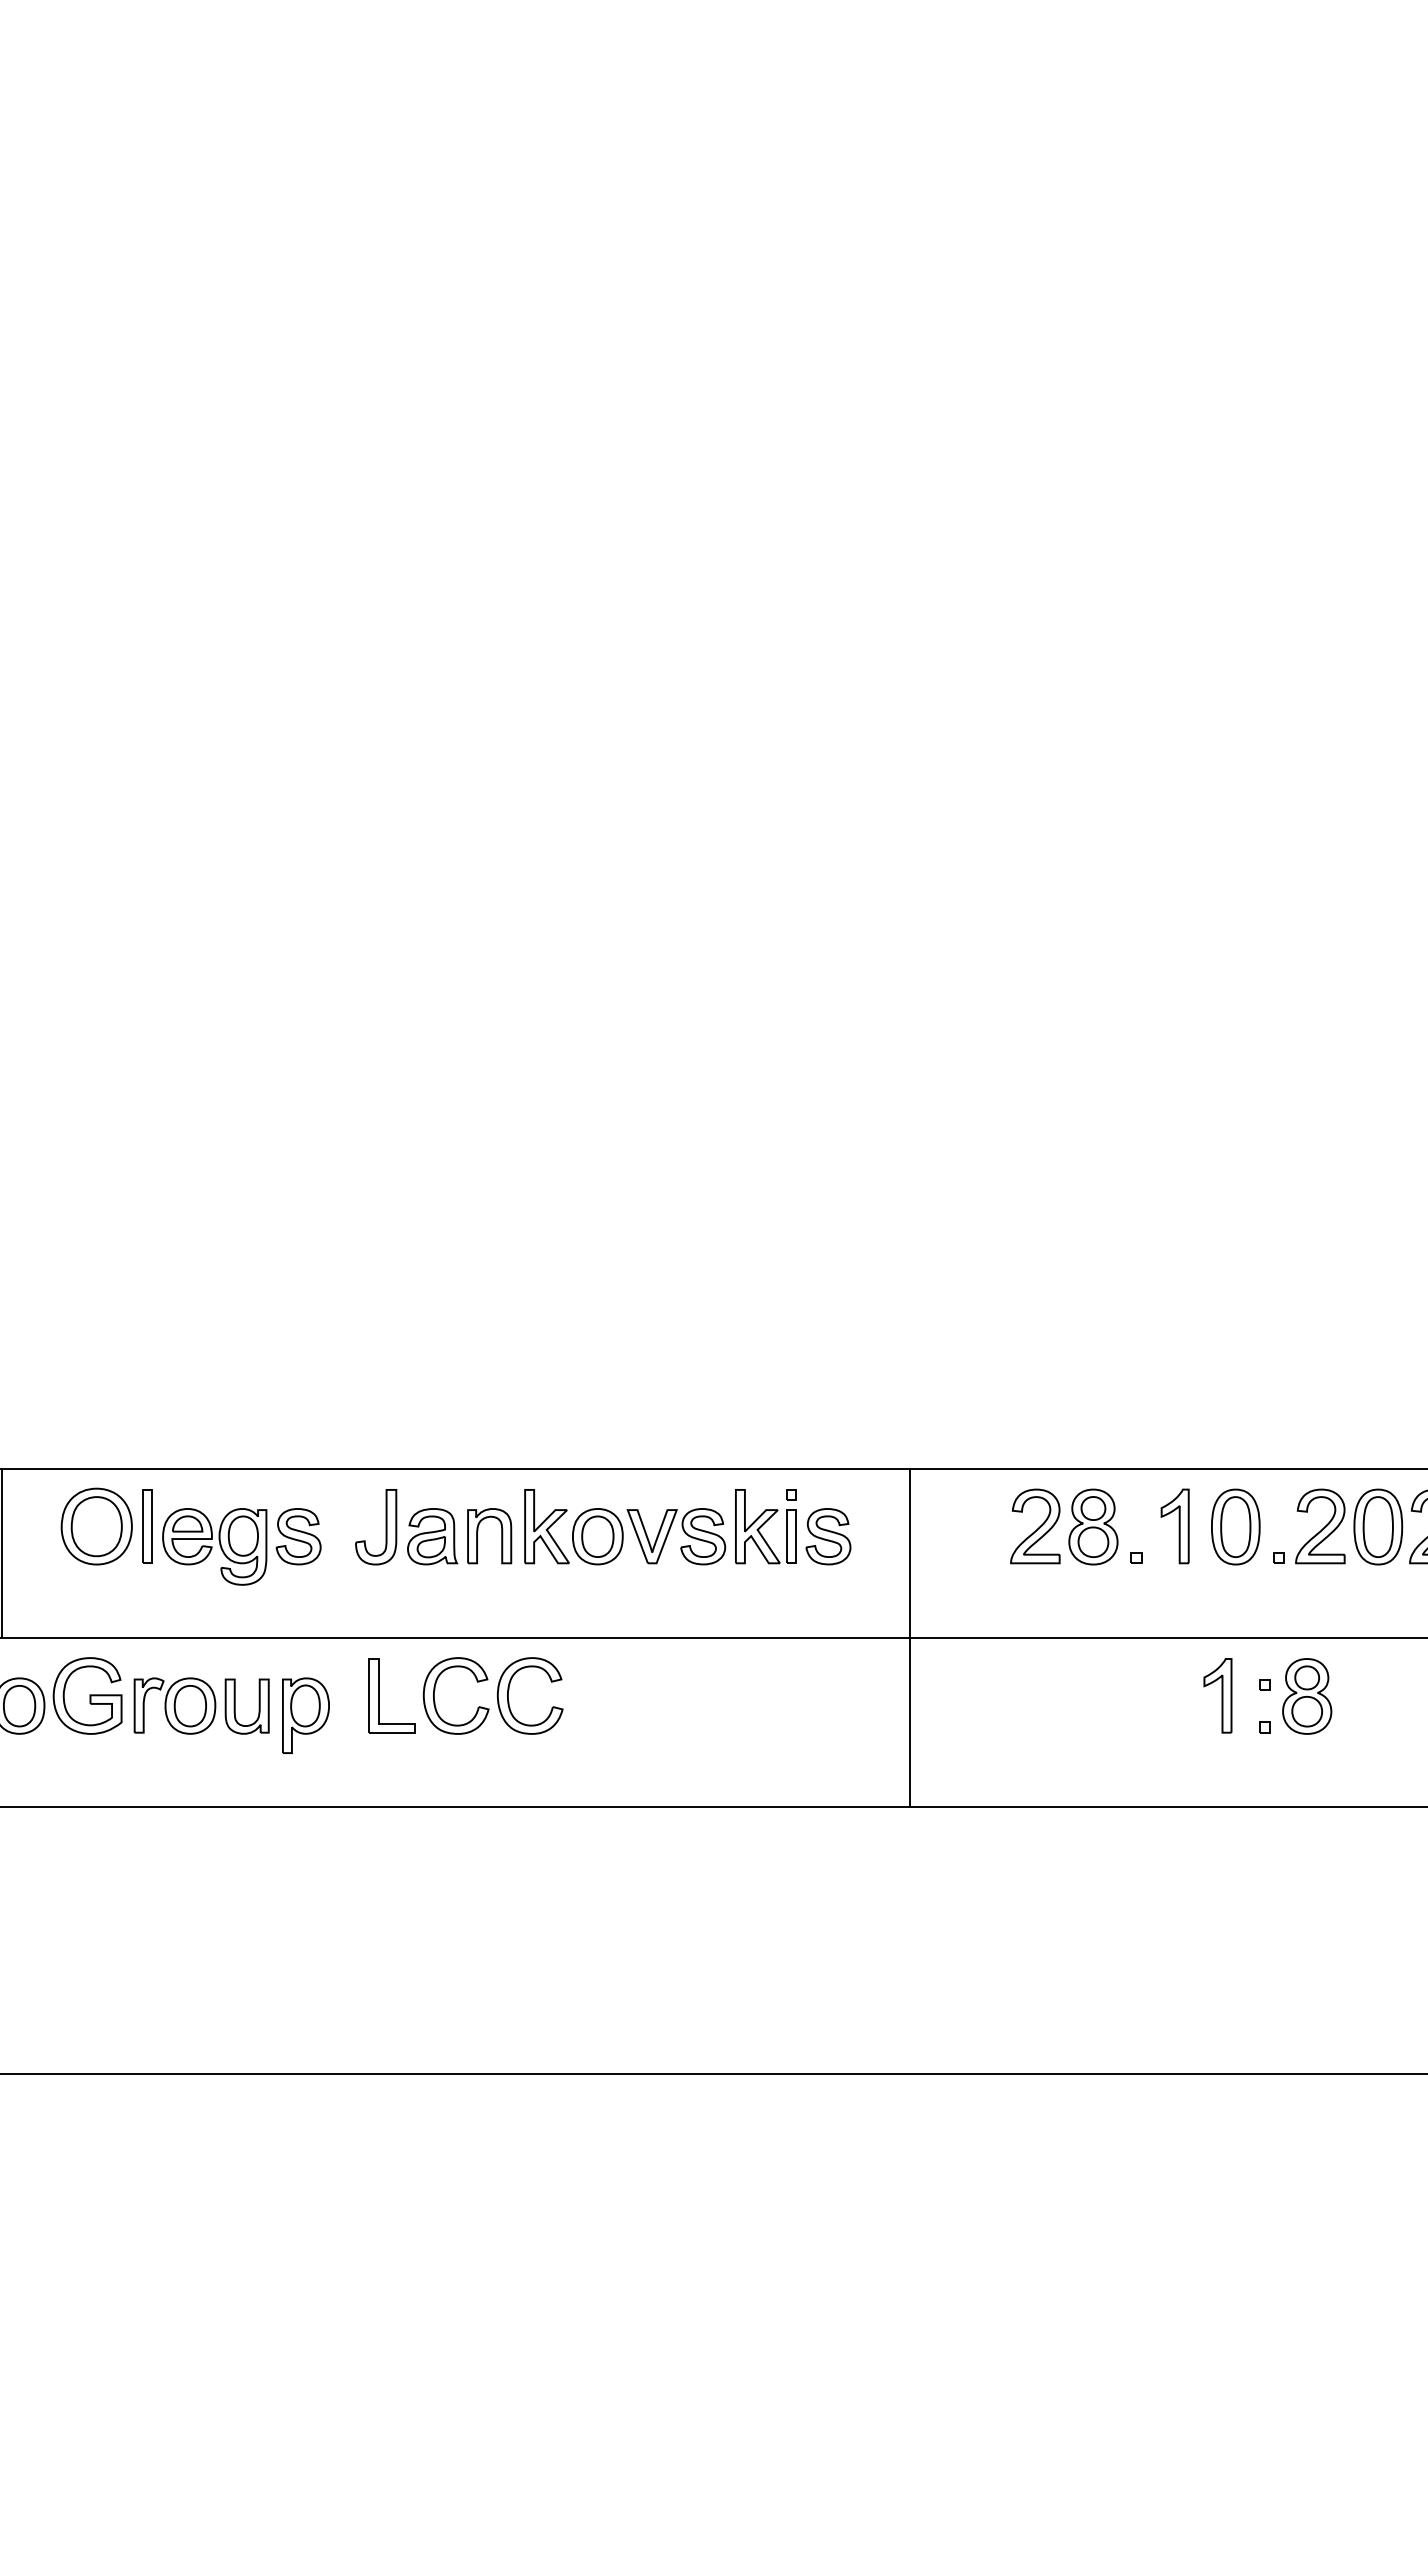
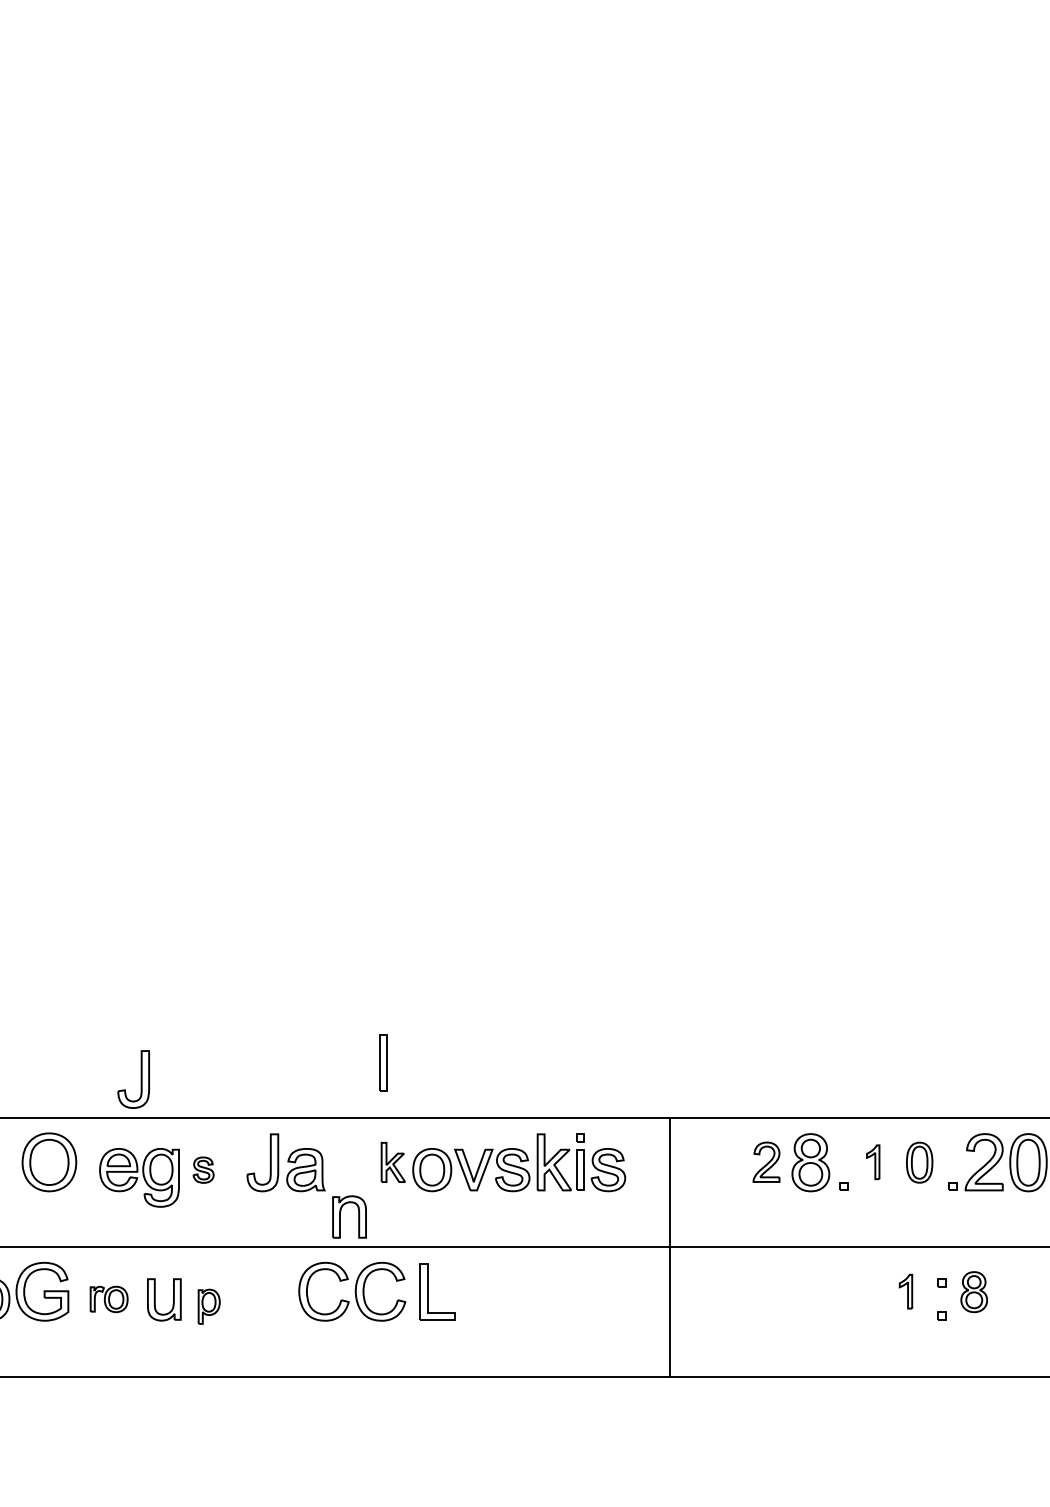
part: (216, 1418) -> (140, 1079), added
part: (147, 1526) -> (383, 1062), moved
part: (546, 1526) -> (392, 1162), size x0.7
part: (1035, 1526) -> (766, 1162), size x0.7
part: (1174, 1526) -> (872, 1162), size x0.6
part: (1235, 1526) -> (919, 1162), size x0.7
part: (298, 1536) -> (203, 1169), size x0.6
part: (477, 1536) -> (340, 1217), moved
part: (379, 1695) -> (428, 1291), moved
part: (1217, 1695) -> (905, 1291), size x0.6
part: (1307, 1696) -> (974, 1292), size x0.7
part: (174, 1705) -> (108, 1299), size x0.6
part: (305, 1715) -> (208, 1306), size x0.6

